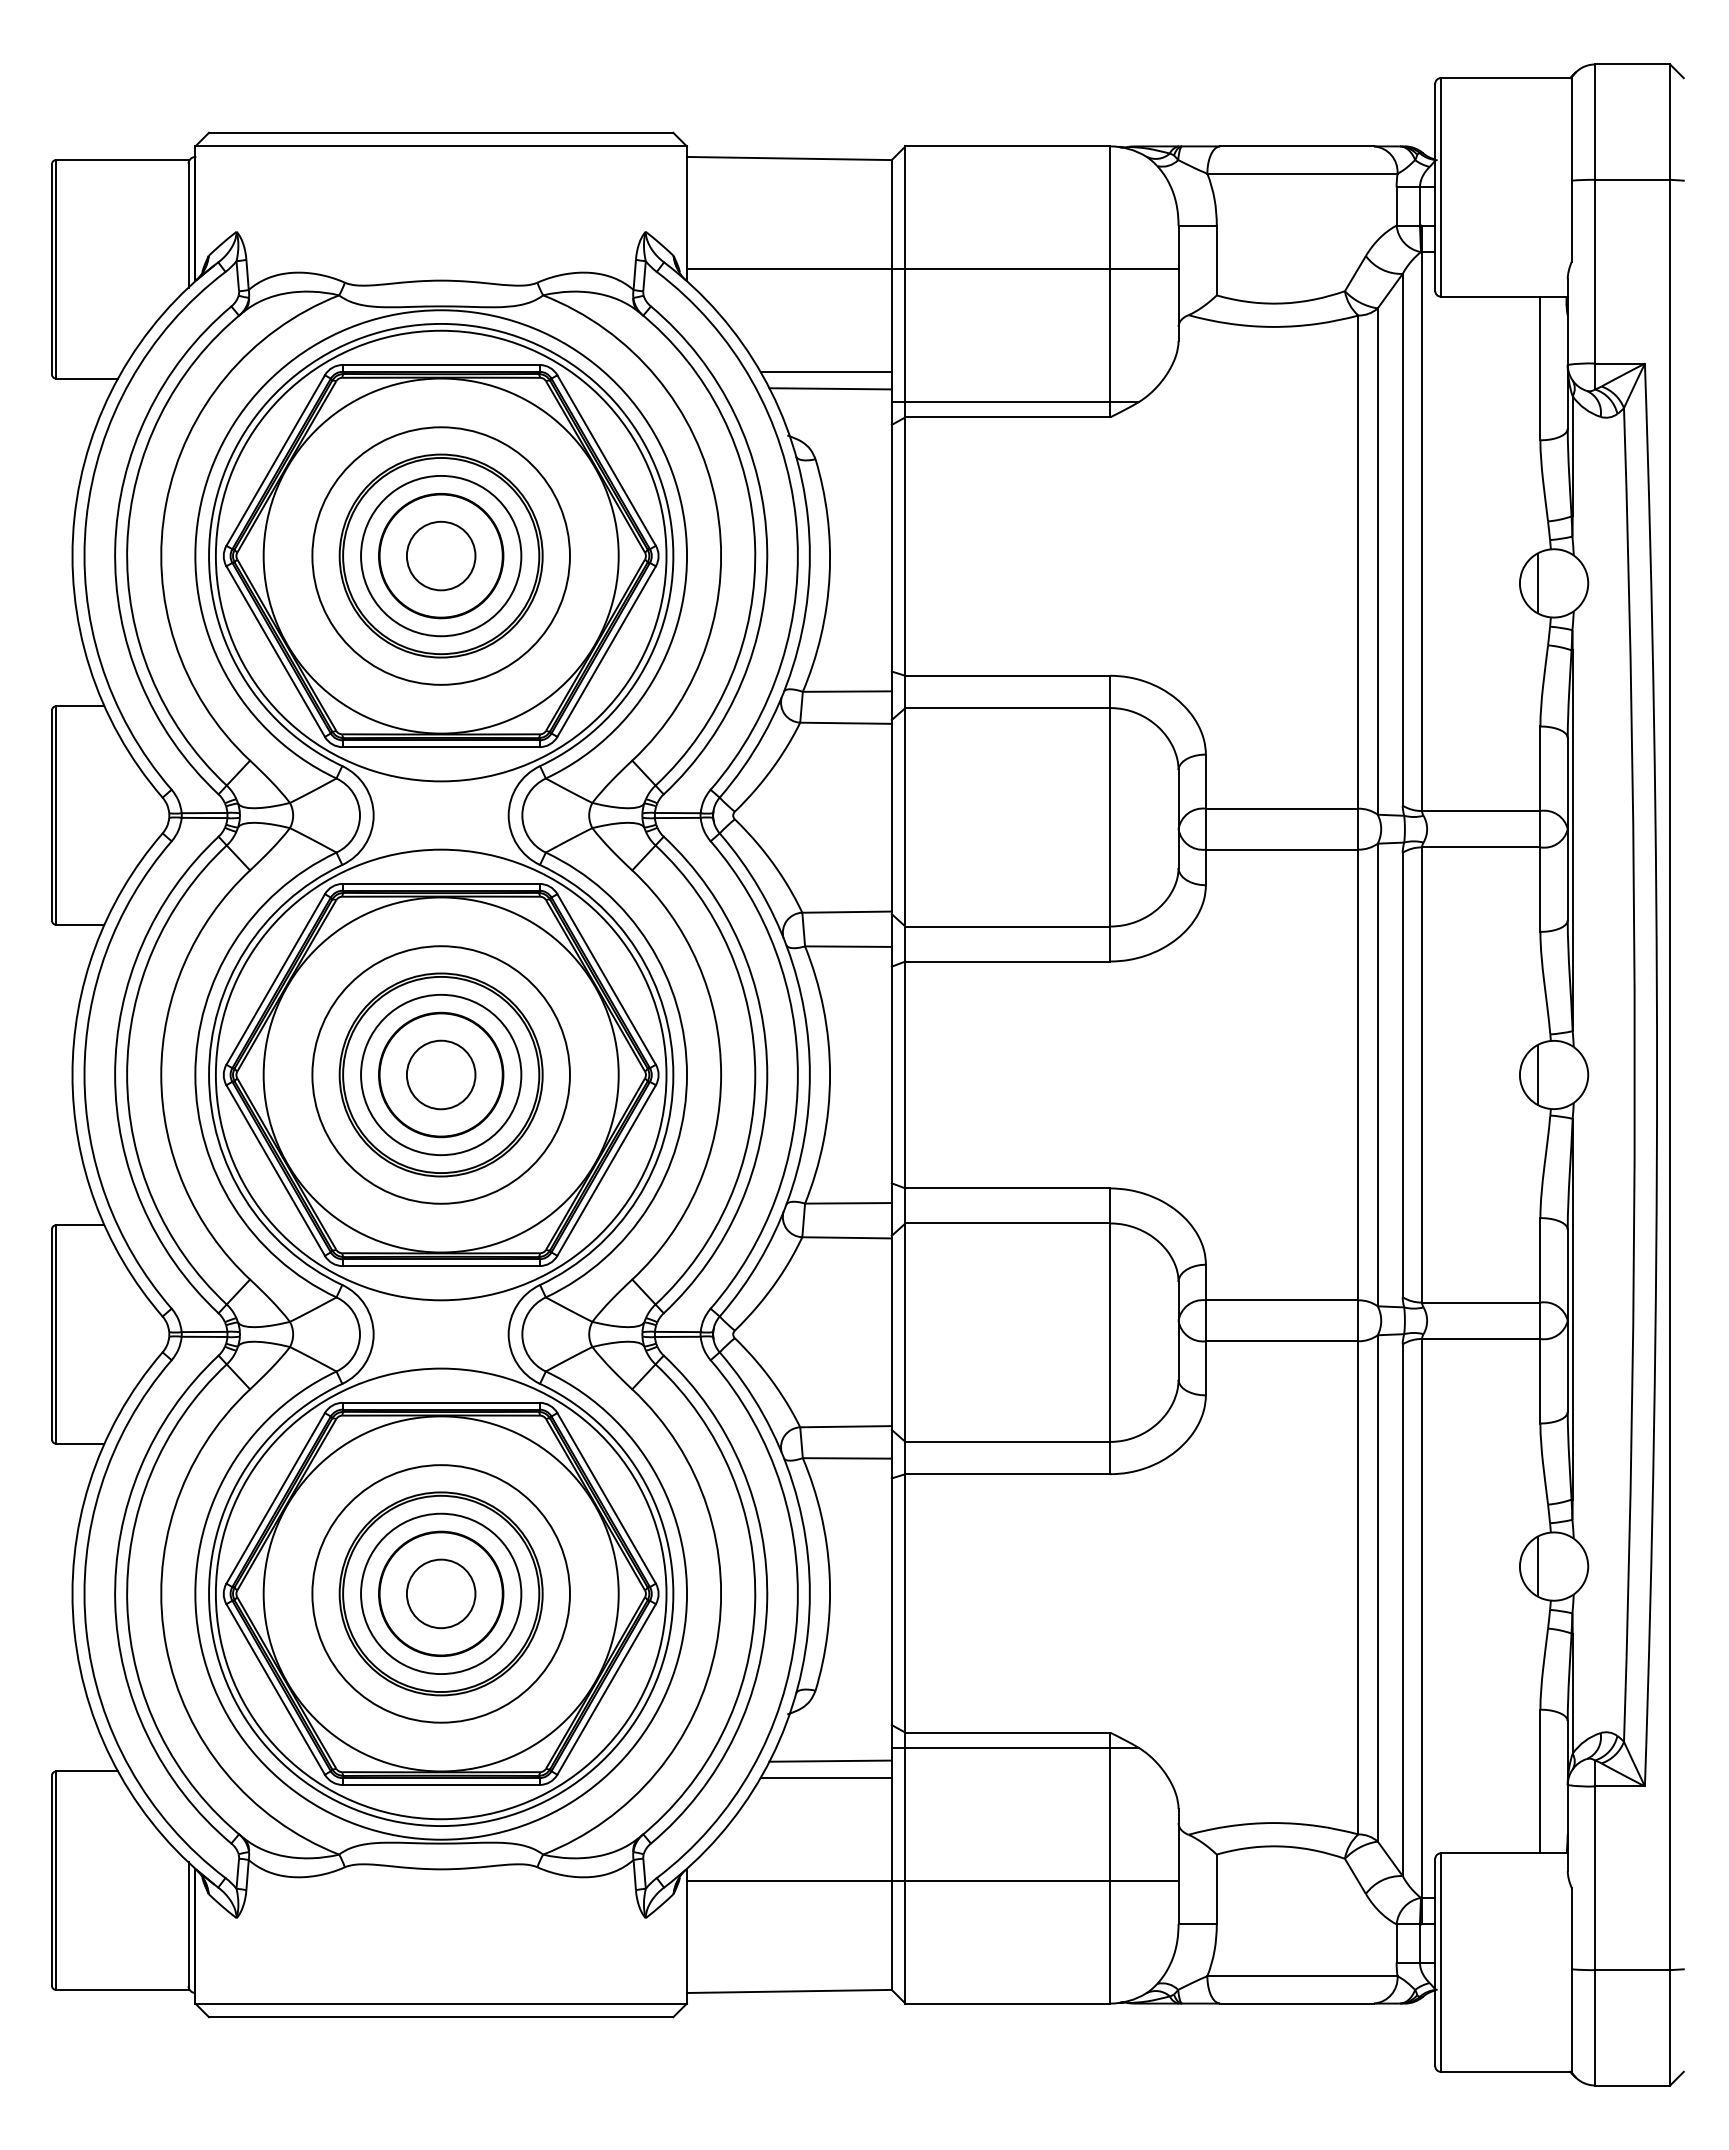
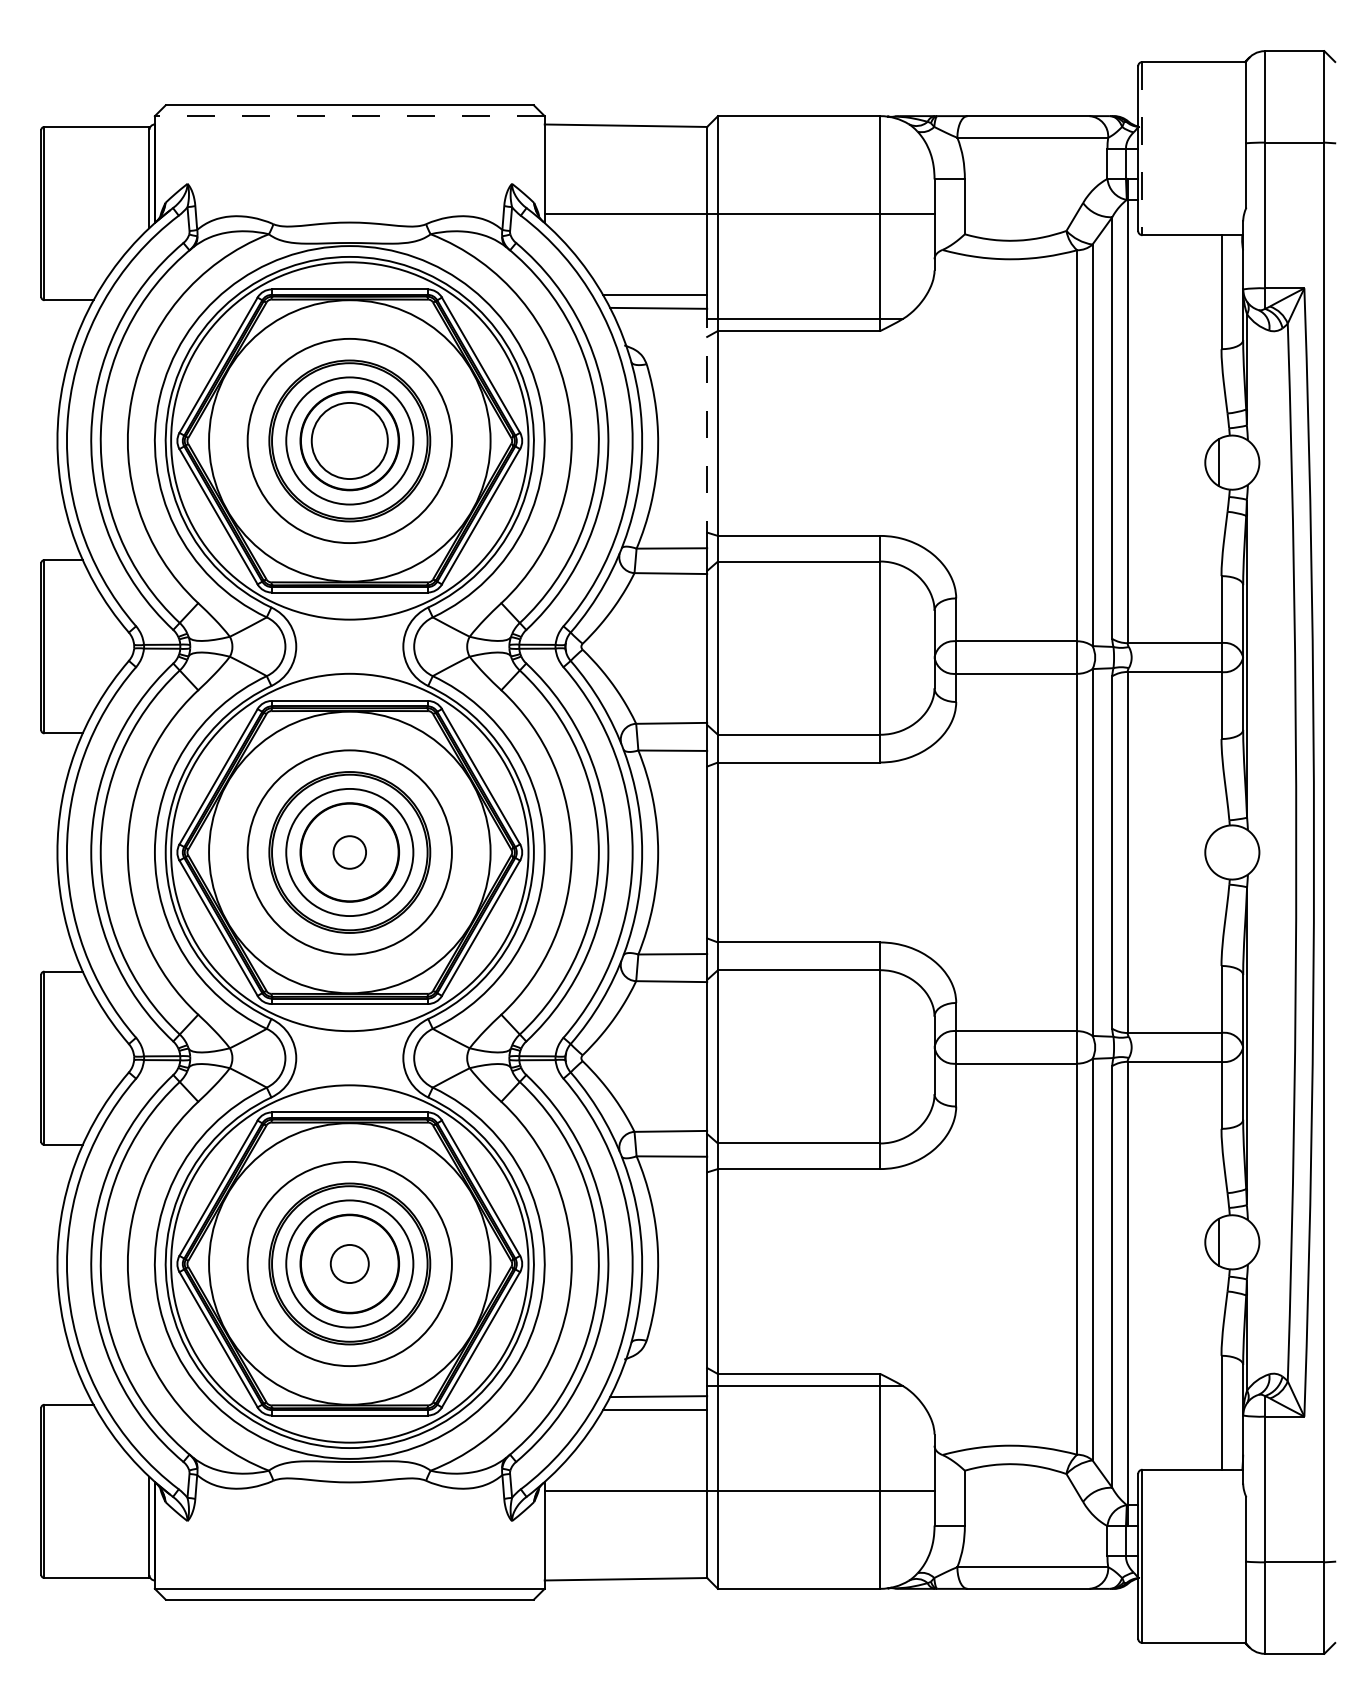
line: (441, 146) -> (350, 116), solid -> dashed
line: (1440, 187) -> (1142, 148), solid -> dashed
line: (891, 540) -> (706, 428), solid -> dashed
circle: (440, 555) -> (349, 440), size x1.4
circle: (440, 1074) -> (349, 852), size x0.6
line: (1537, 1074) -> (1219, 852), removed
circle: (440, 1593) -> (349, 1263), size x0.7

